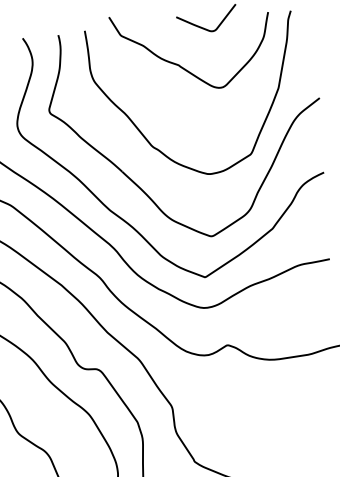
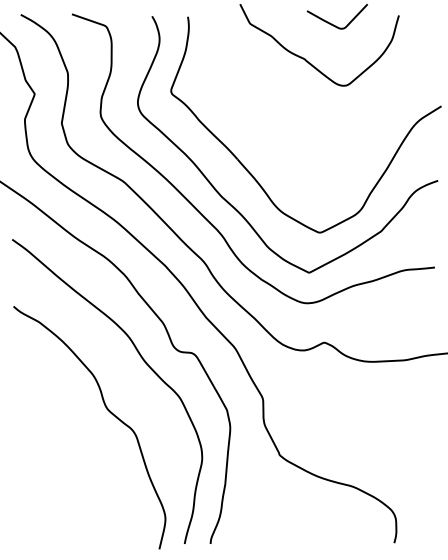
curve: (159, 149) -> (276, 140), removed

